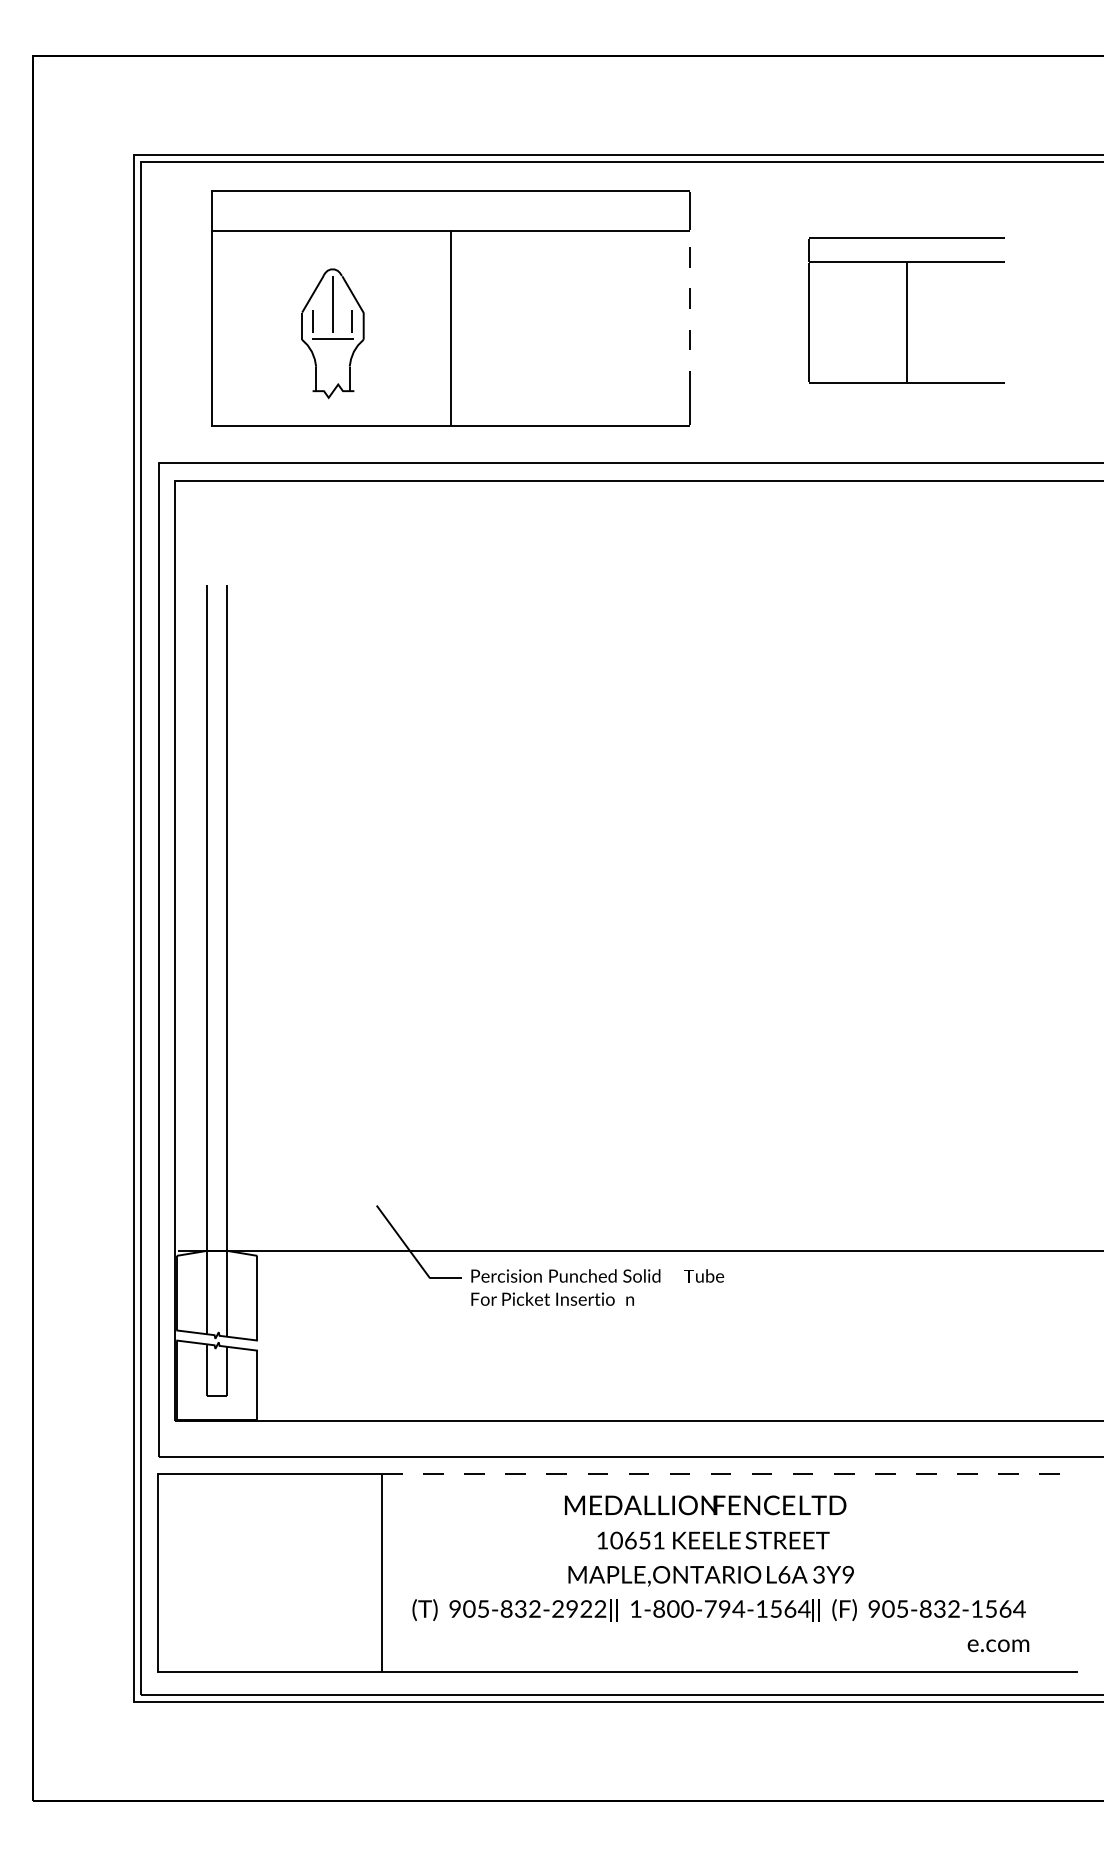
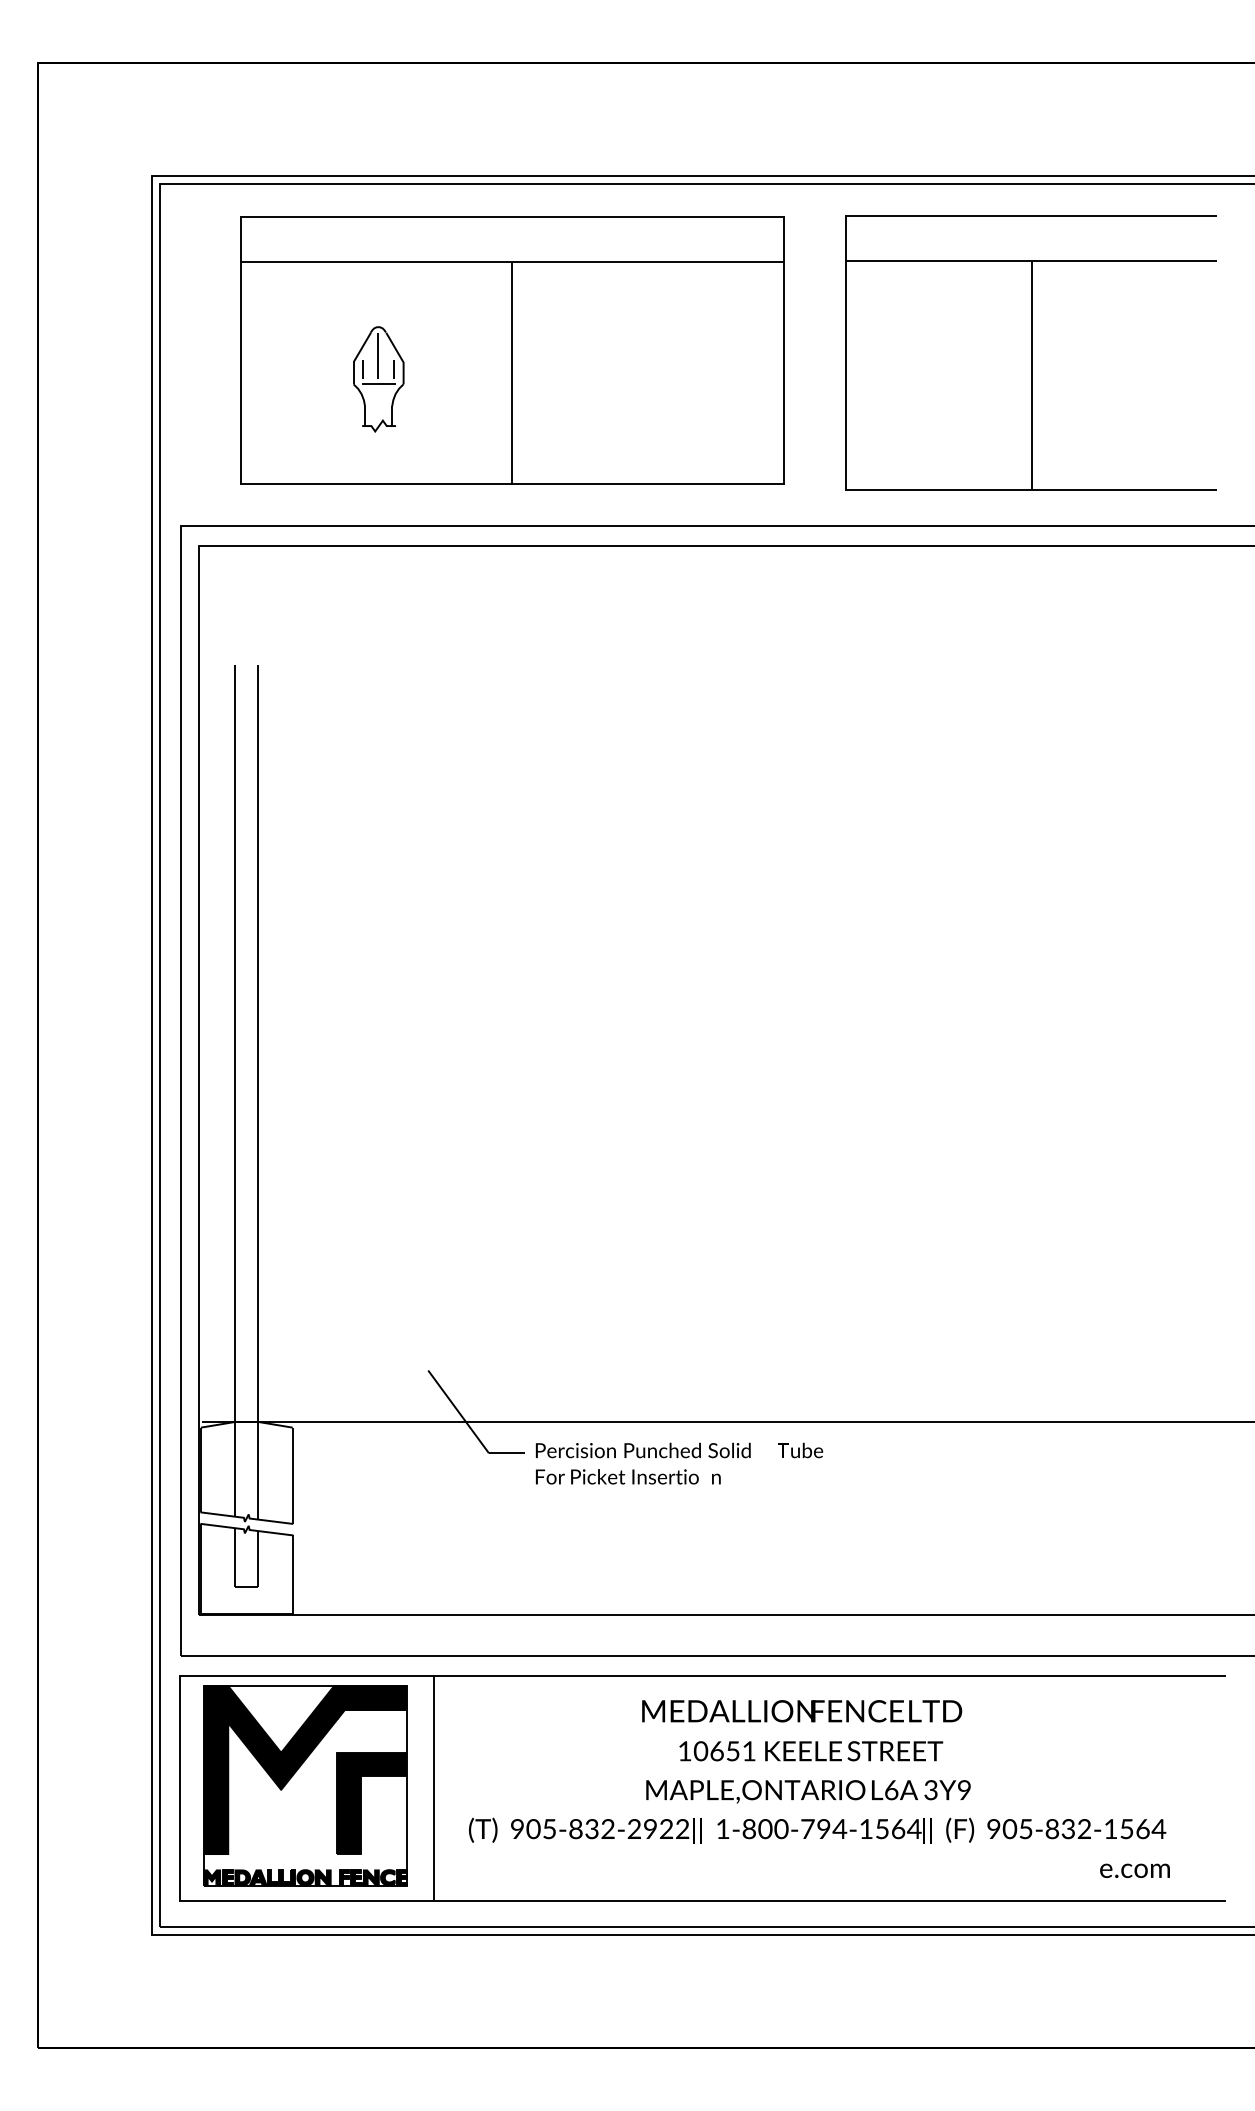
line: (689, 310) -> (783, 353), dashed -> solid
part: (906, 310) -> (1030, 352), size x1.67
part: (332, 333) -> (378, 379), size x0.71
line: (729, 1473) -> (829, 1675), dashed -> solid
part: (268, 1570) -> (305, 1785), added

